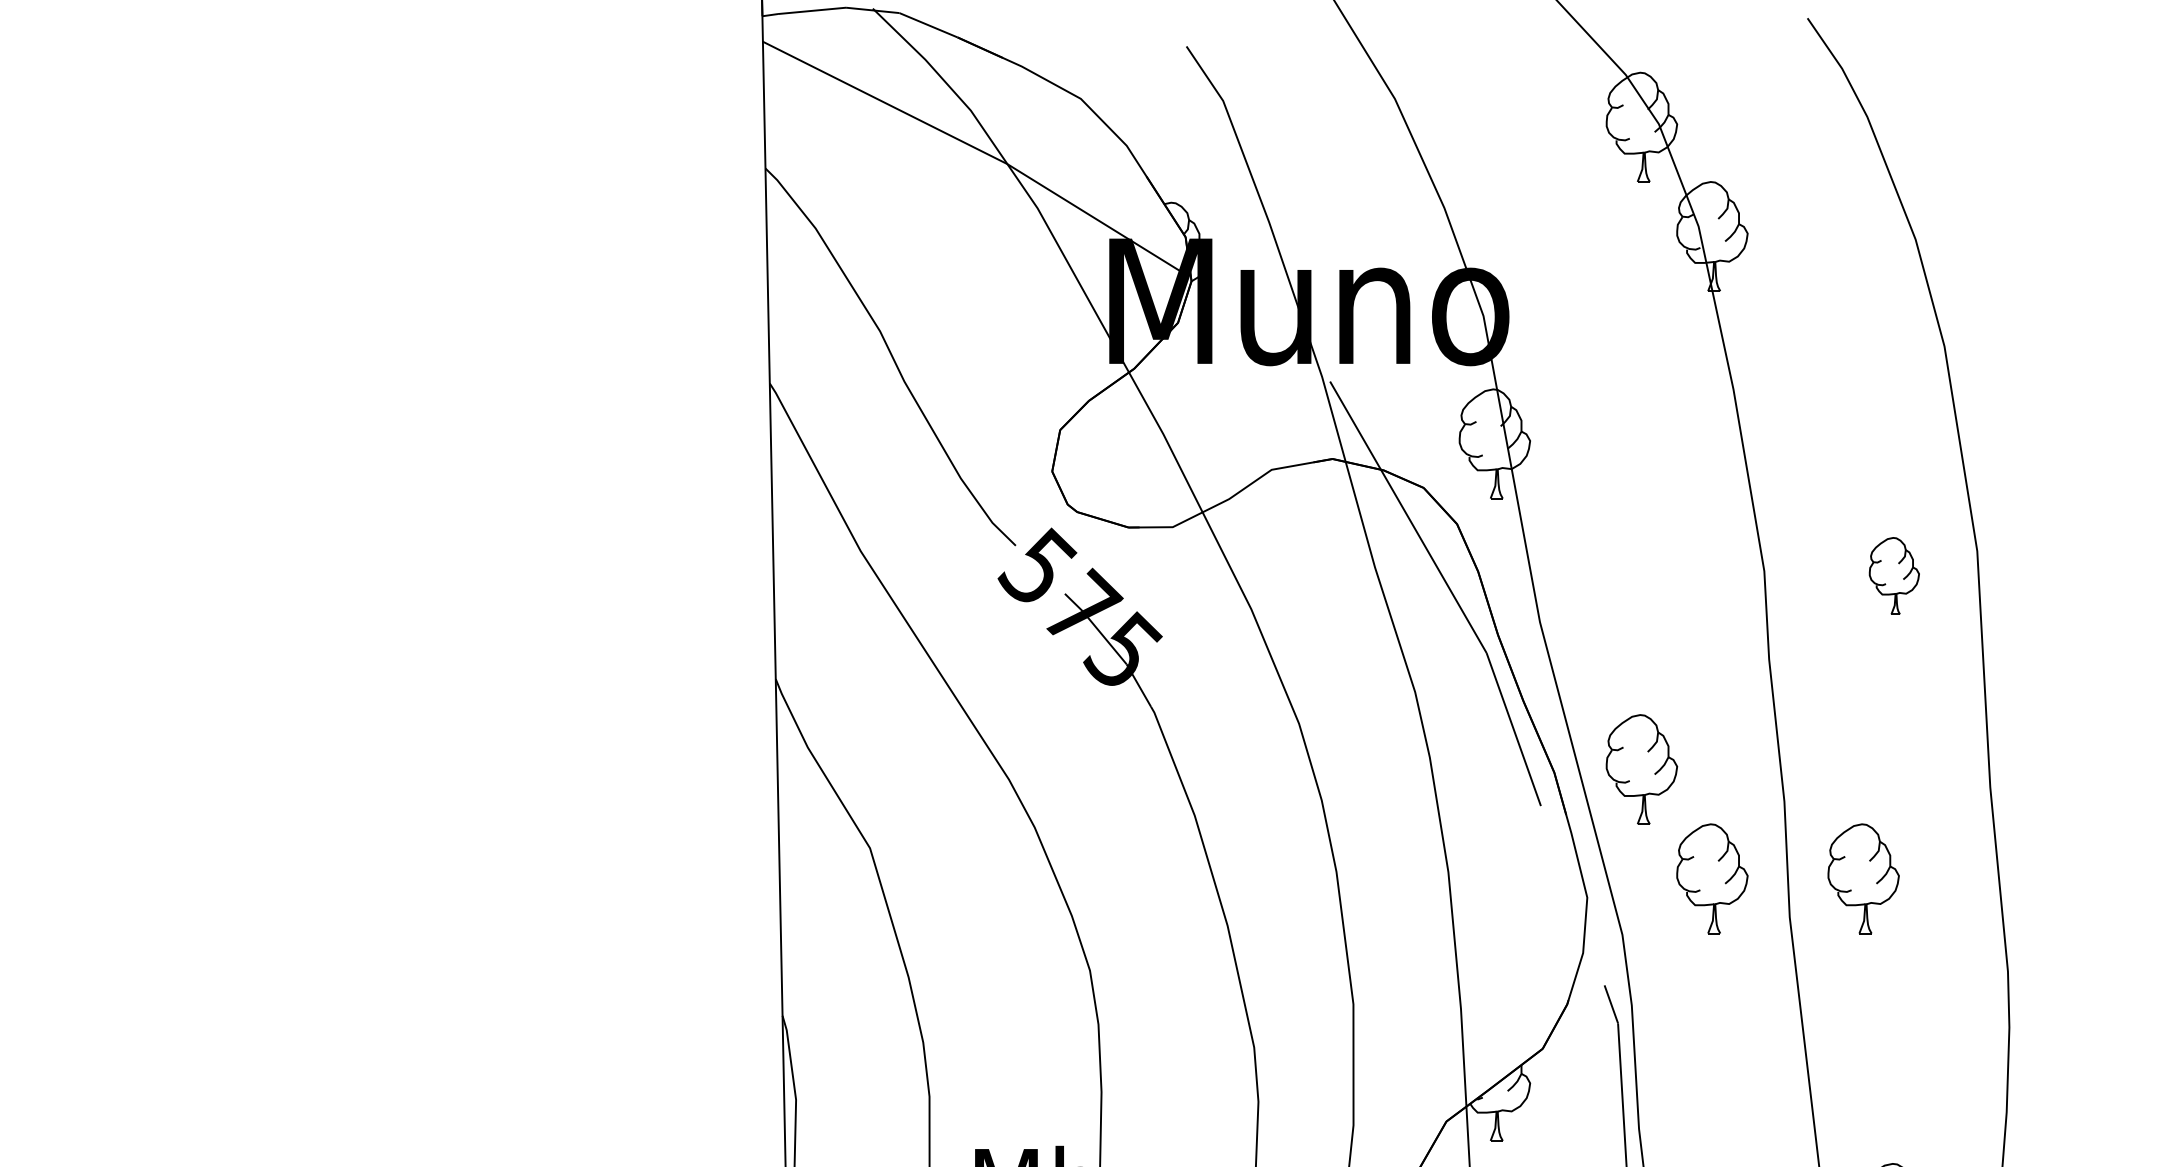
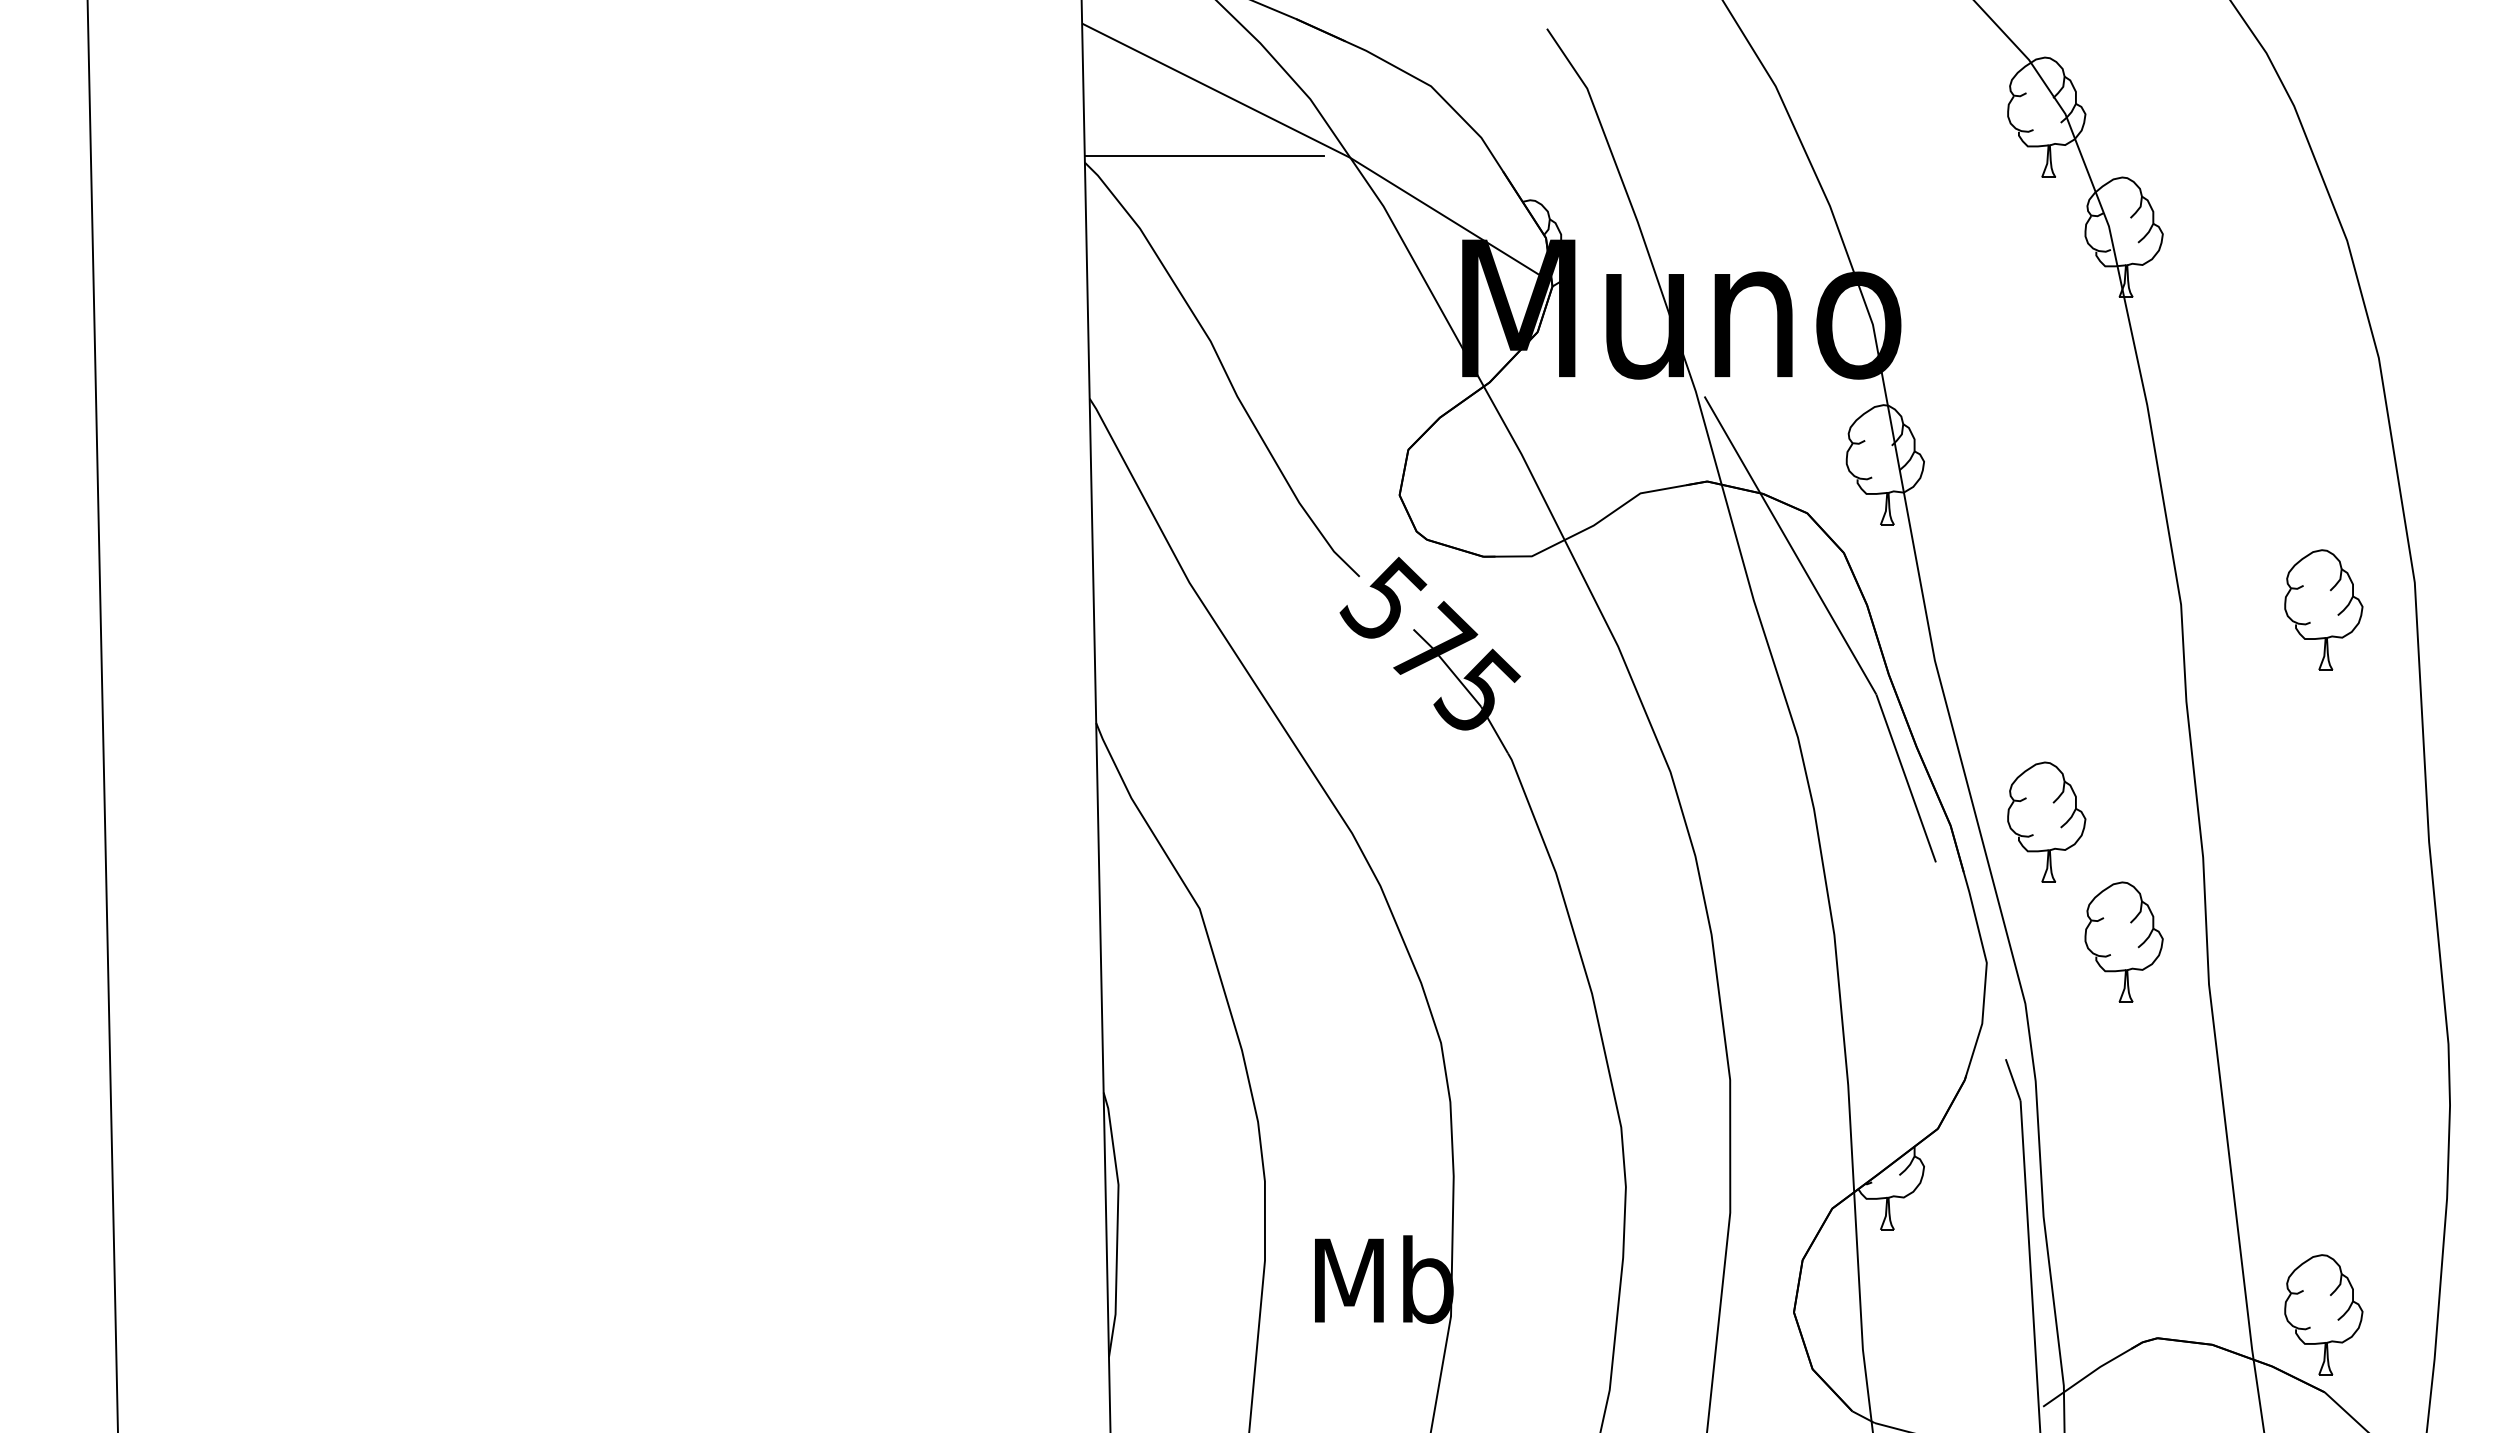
line: (873, 162) -> (1203, 156), added
part: (1894, 575) -> (2323, 609), size x1.43
part: (1863, 878) -> (2289, 941), removed

